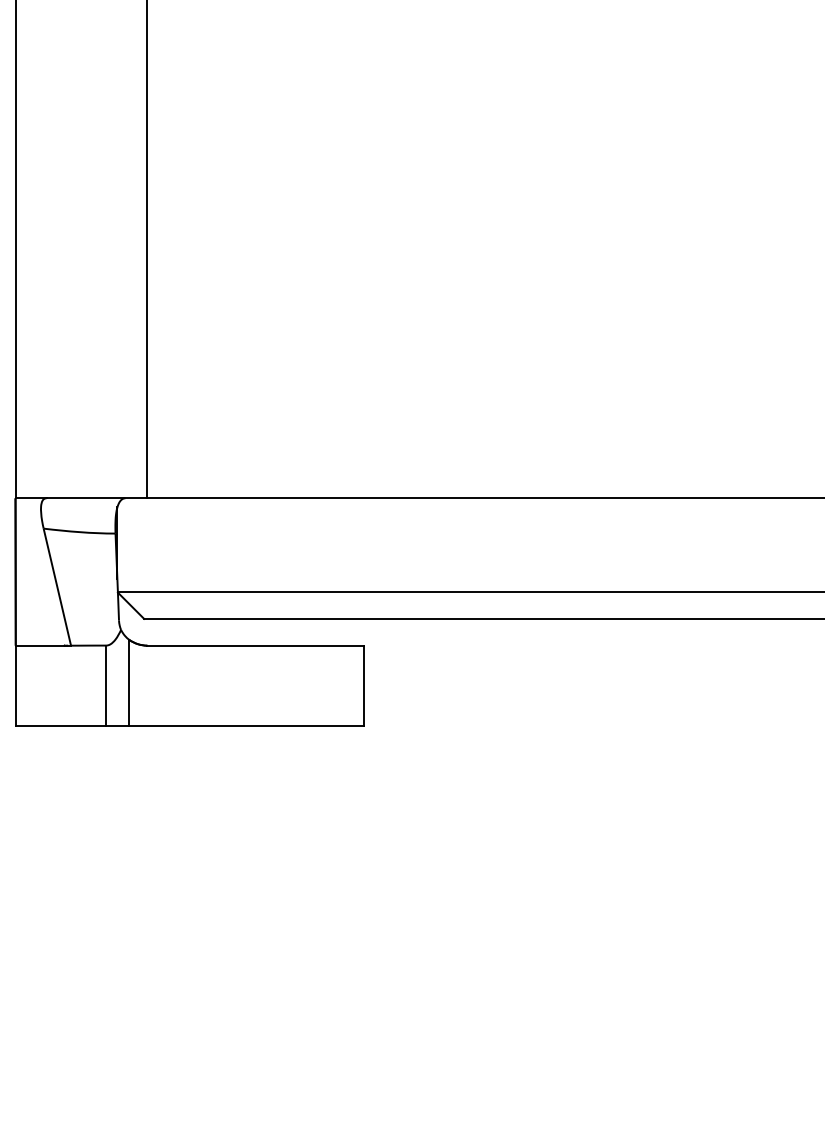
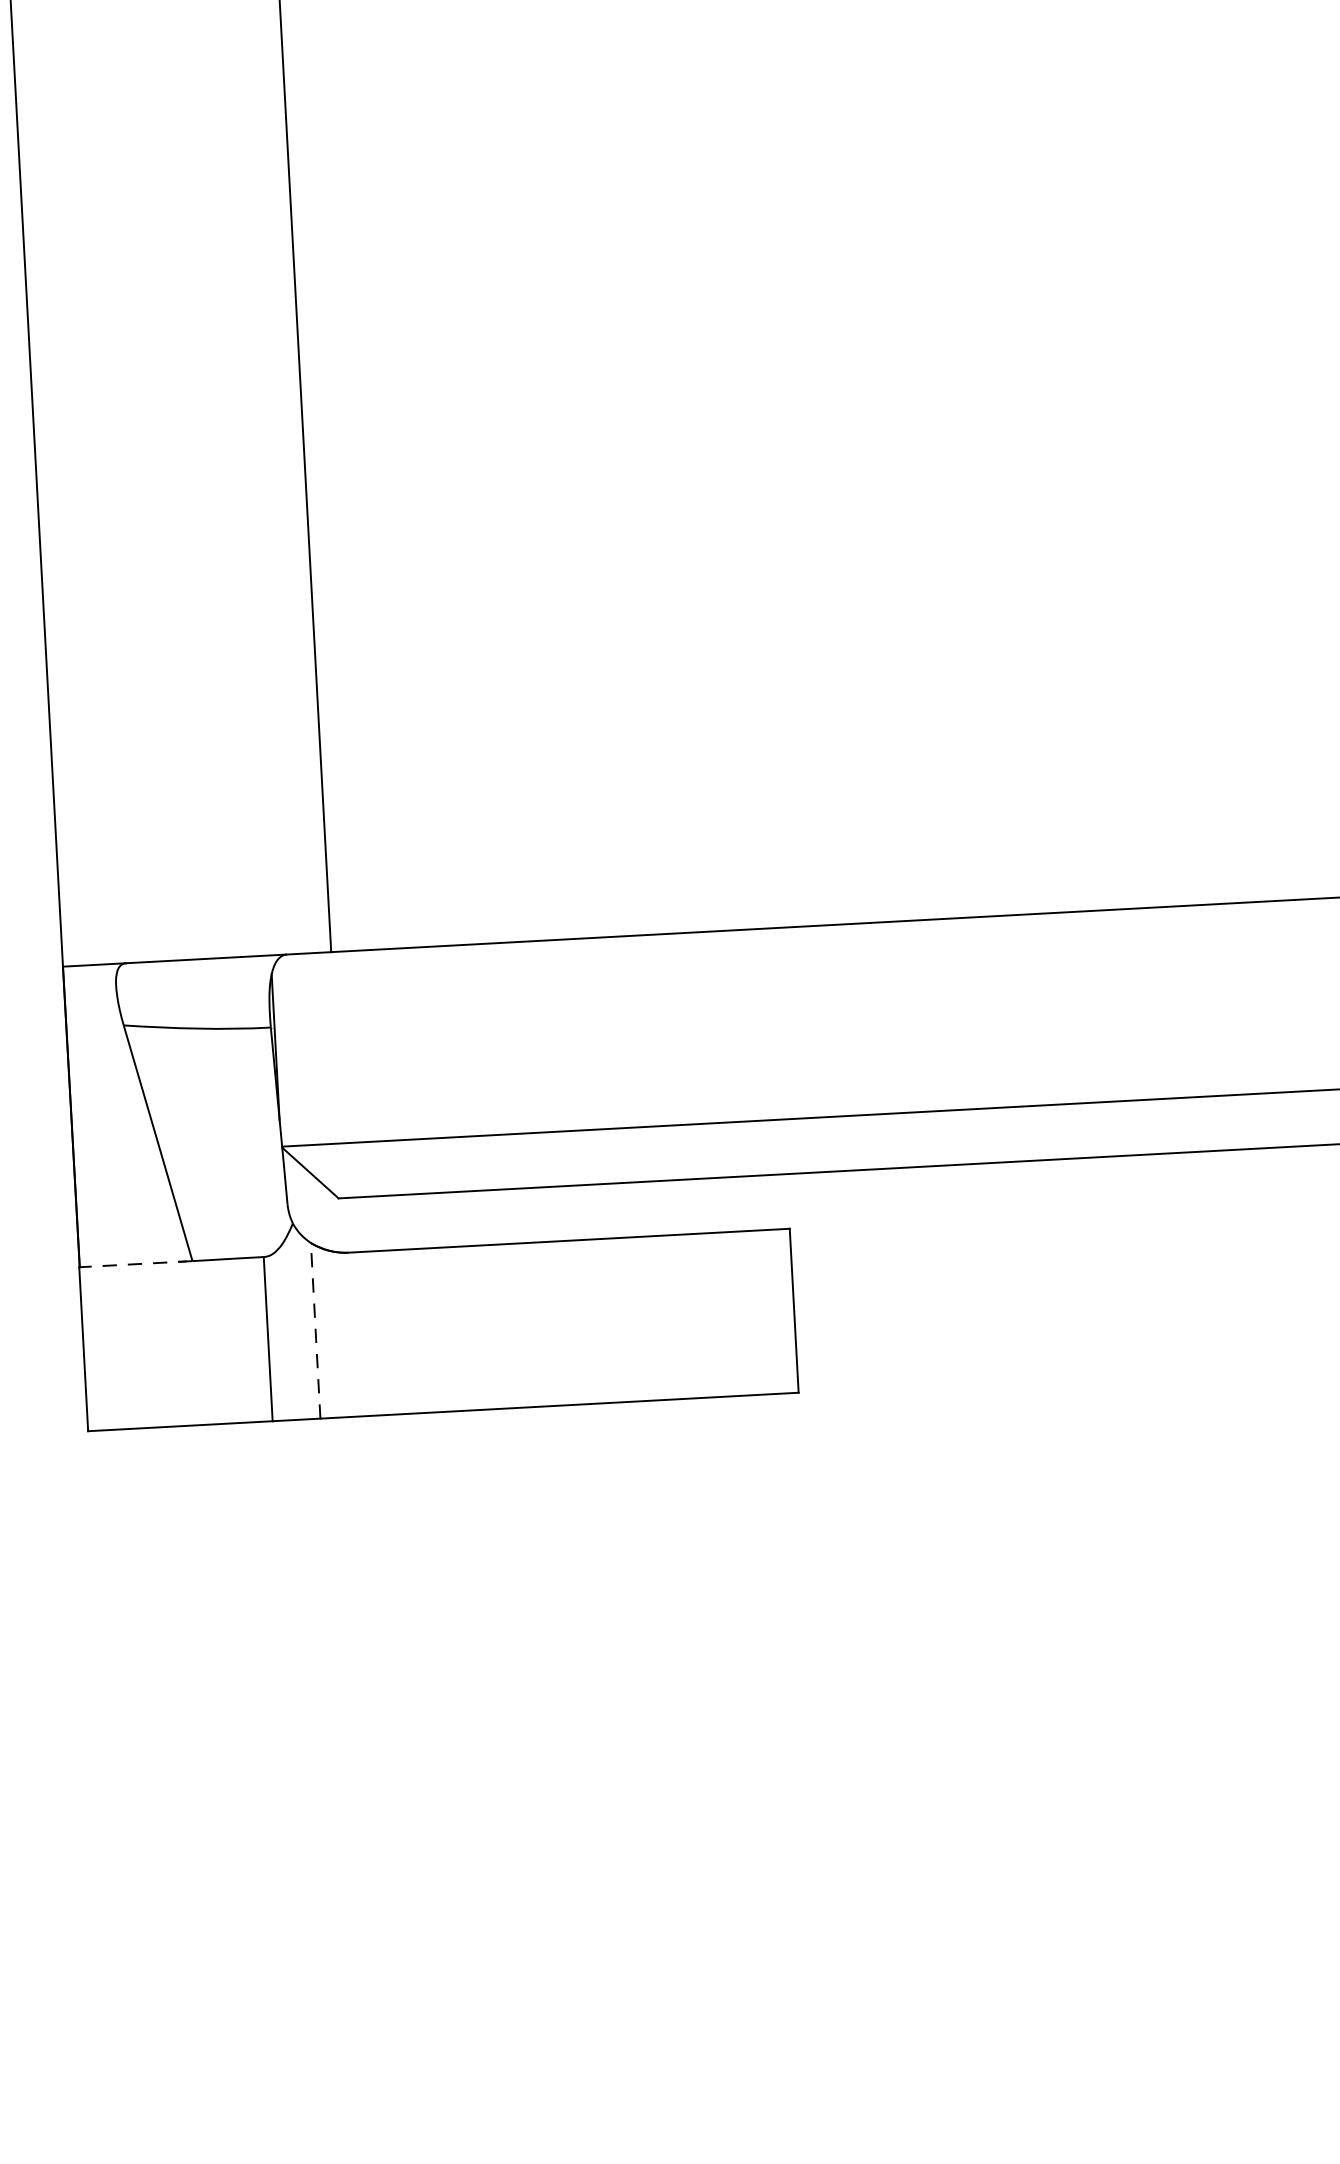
line: (43, 645) -> (136, 1263), solid -> dashed
line: (129, 682) -> (315, 1329), solid -> dashed

